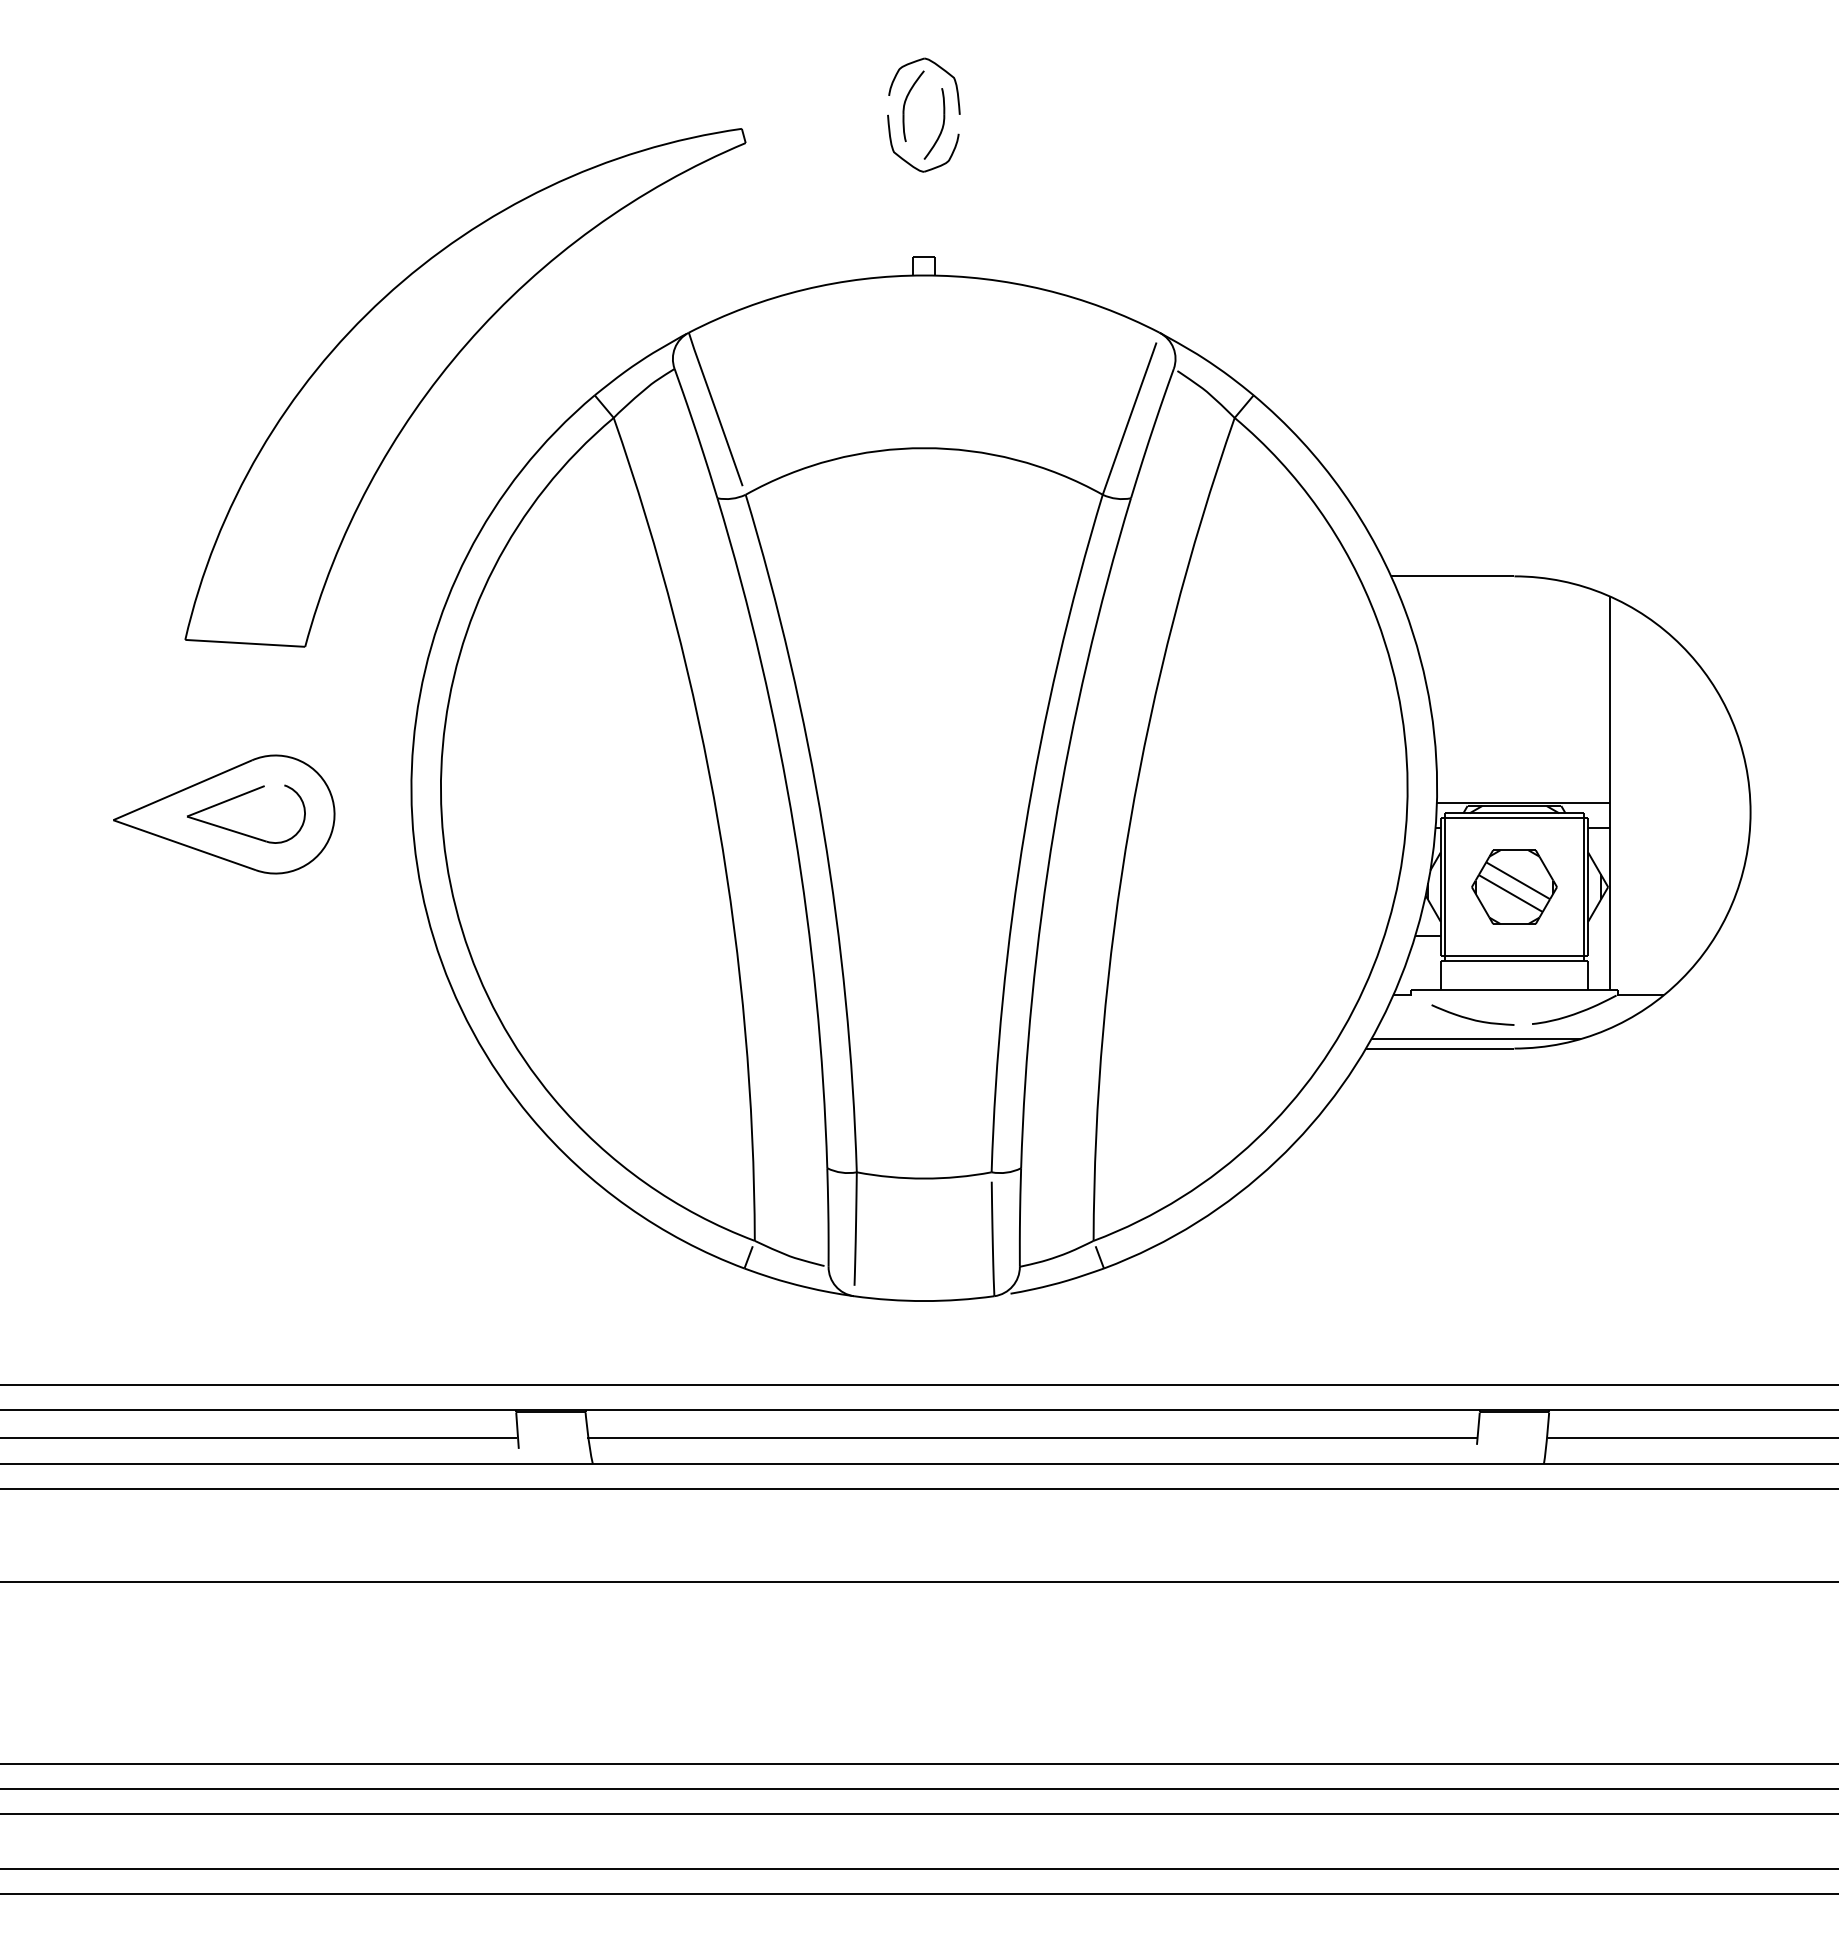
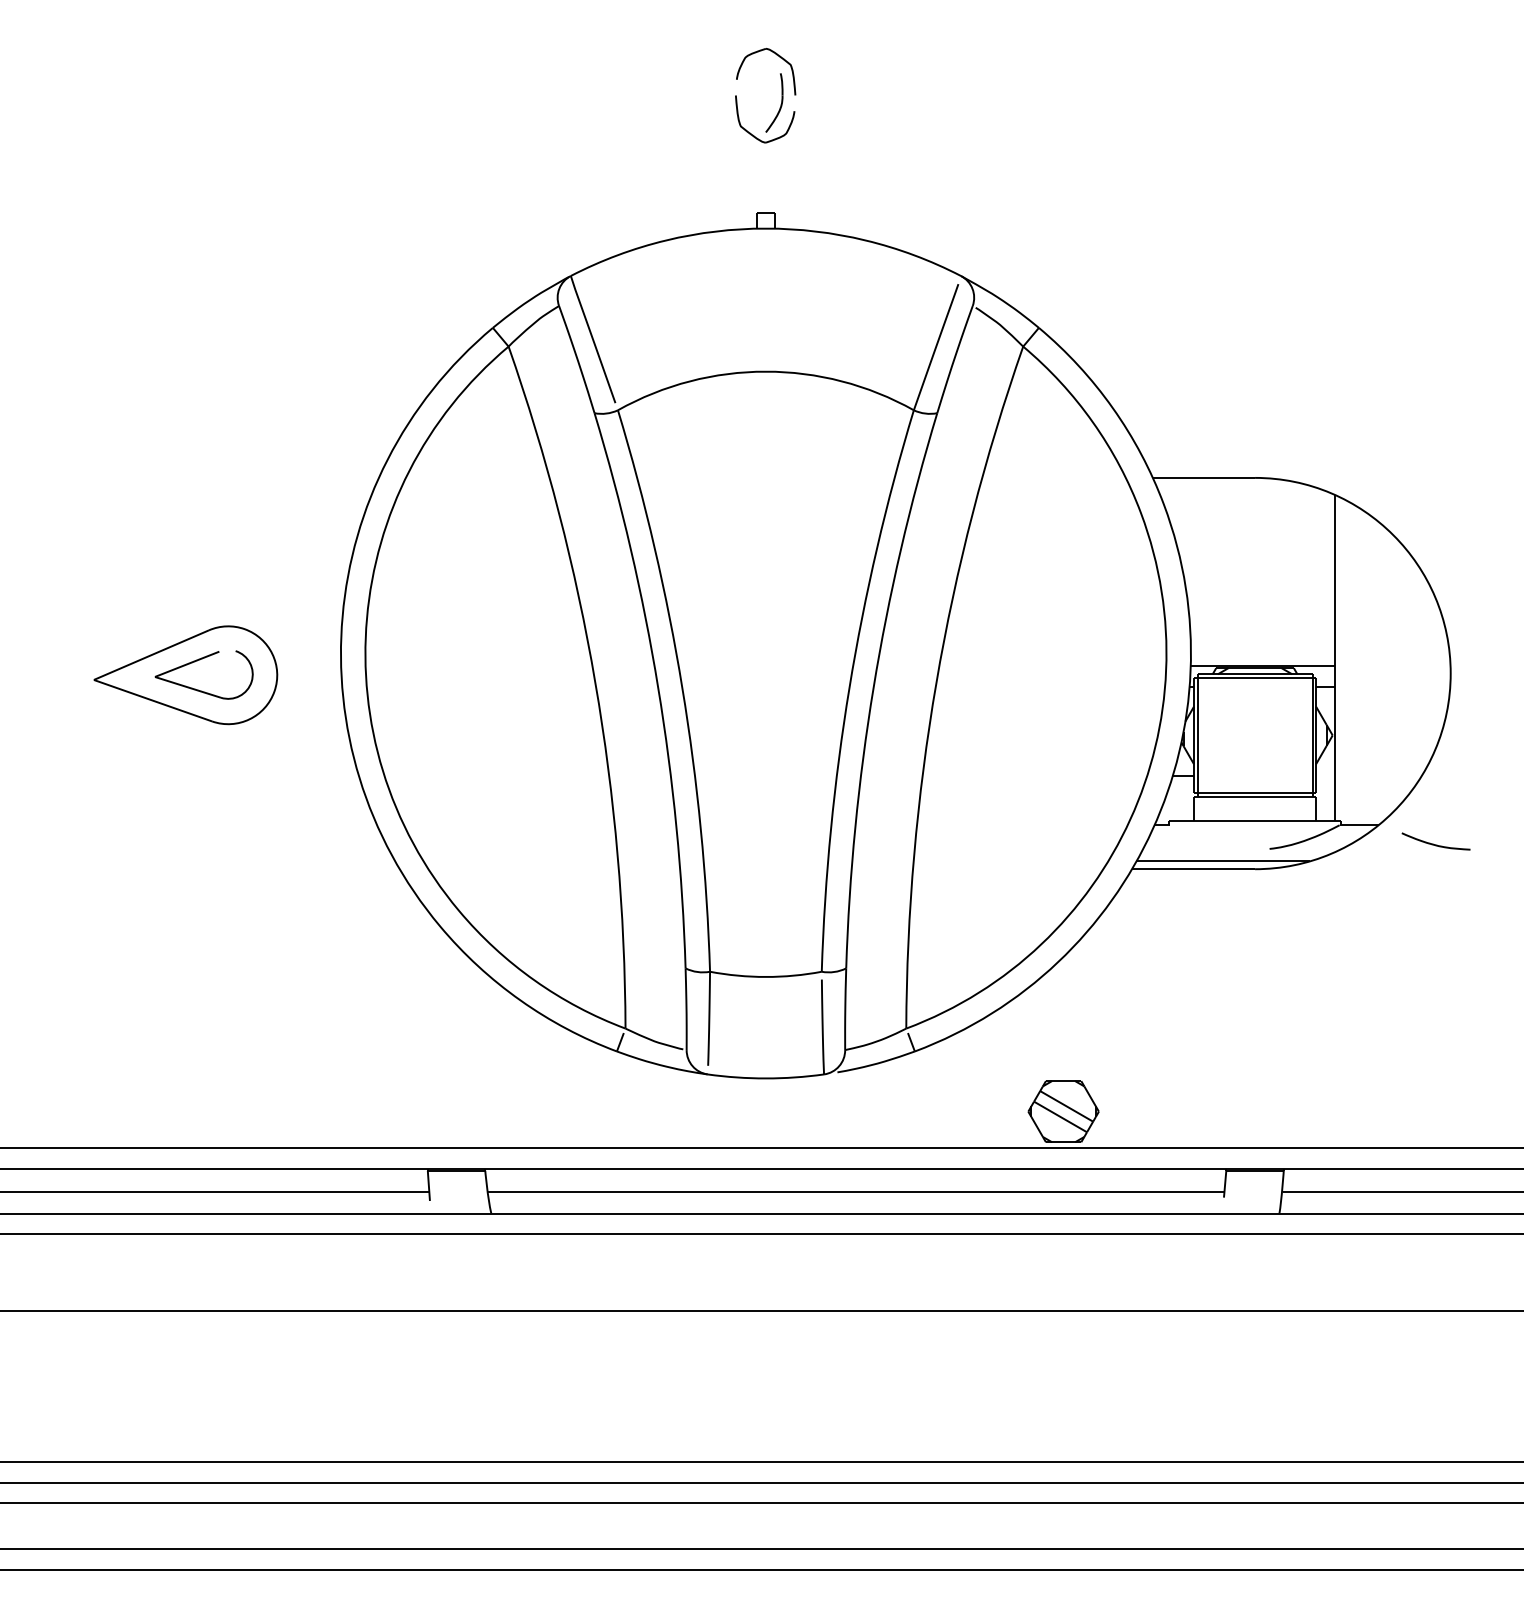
part: (905, 105) -> (750, 87), removed
part: (445, 371) -> (369, 308), removed
part: (1514, 886) -> (1063, 1111), moved
part: (1472, 1014) -> (1435, 840), moved

